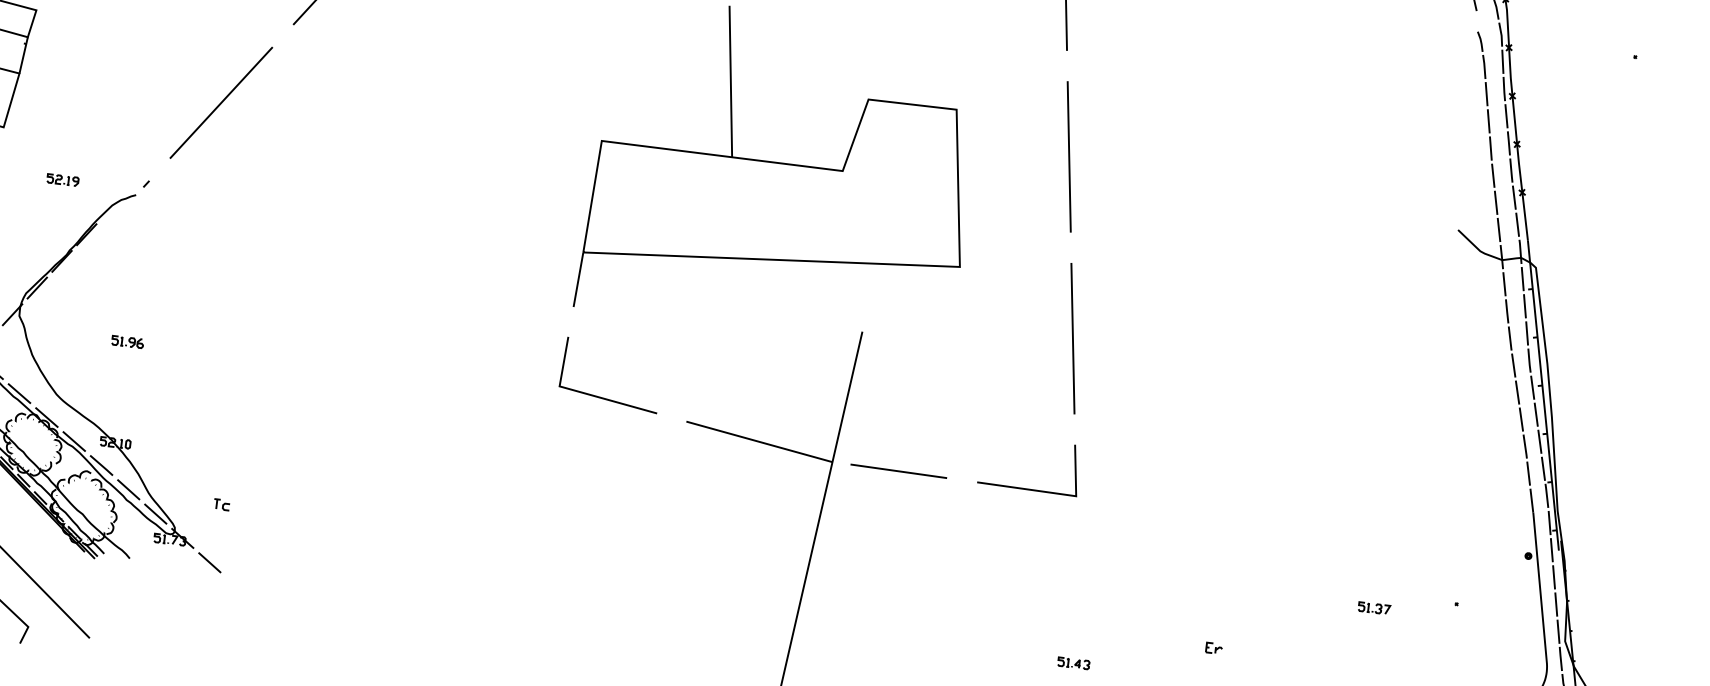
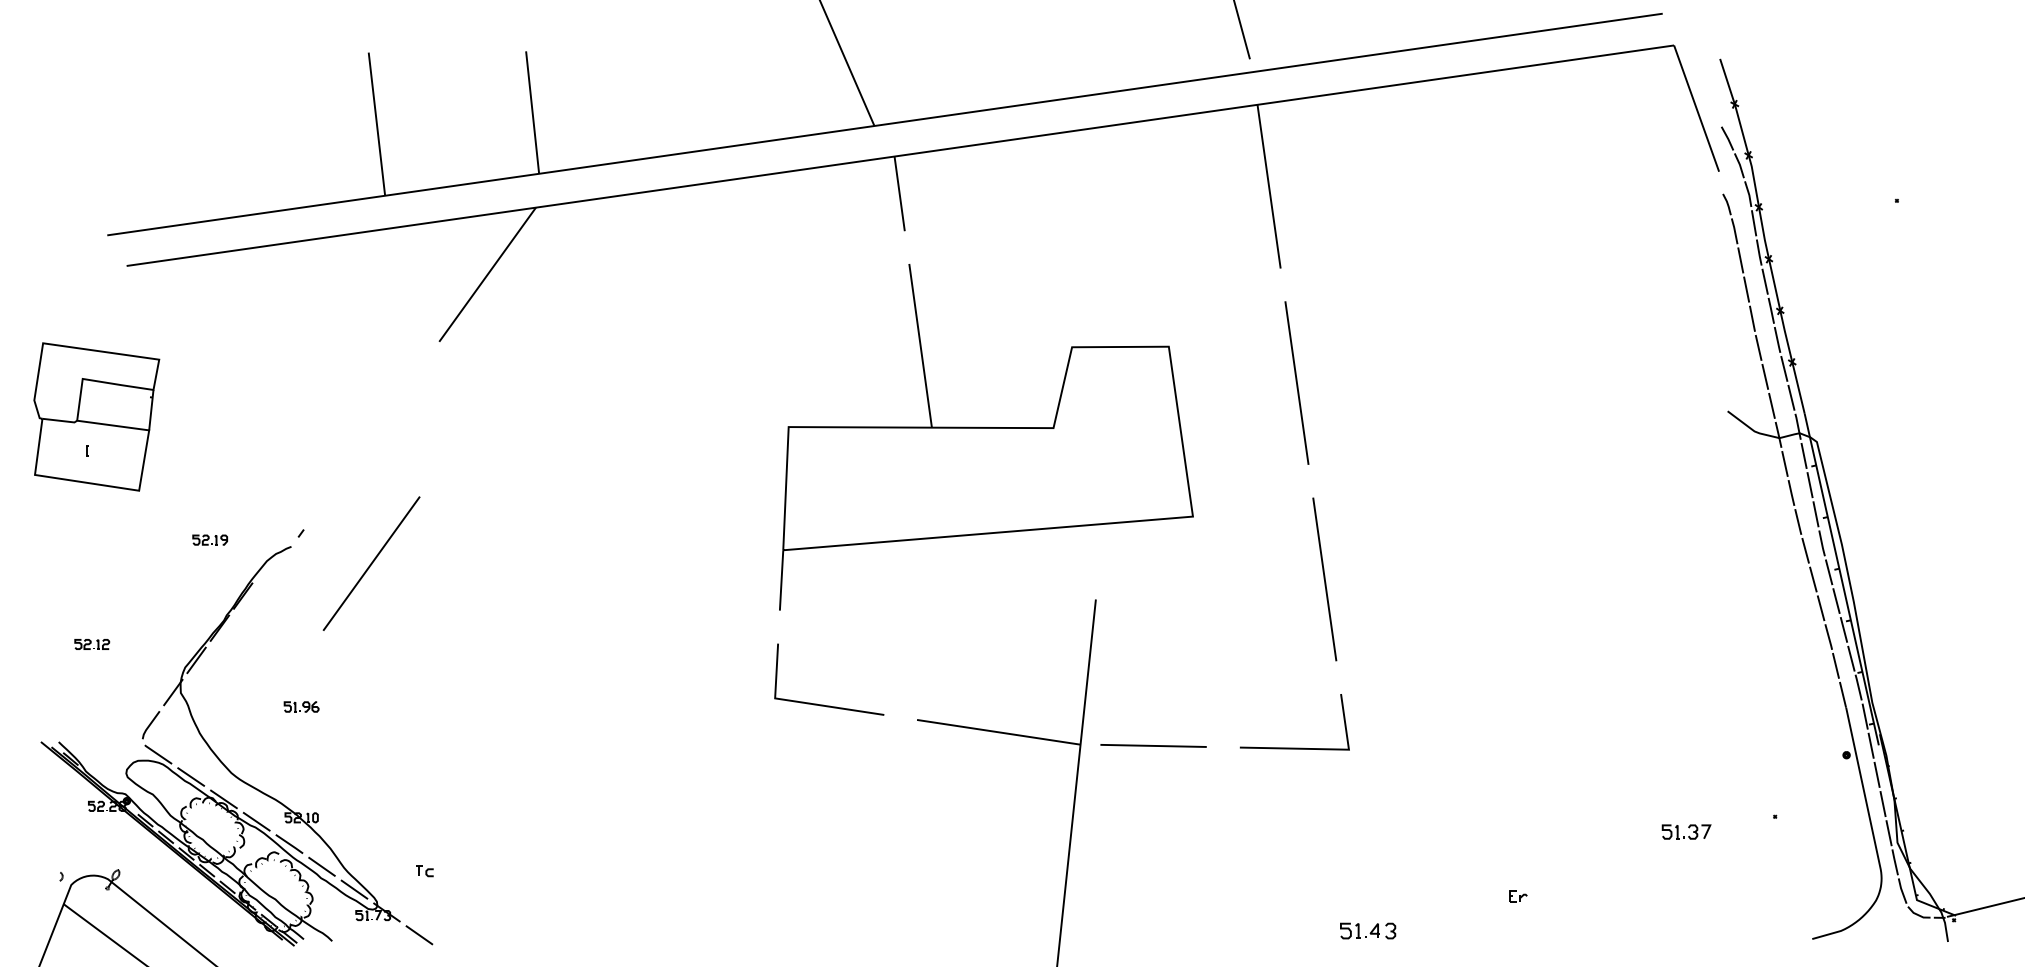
line: (221, 102) -> (371, 563), moved
part: (1374, 607) -> (1686, 831), size x1.4
part: (1074, 662) -> (1368, 930), size x1.6

